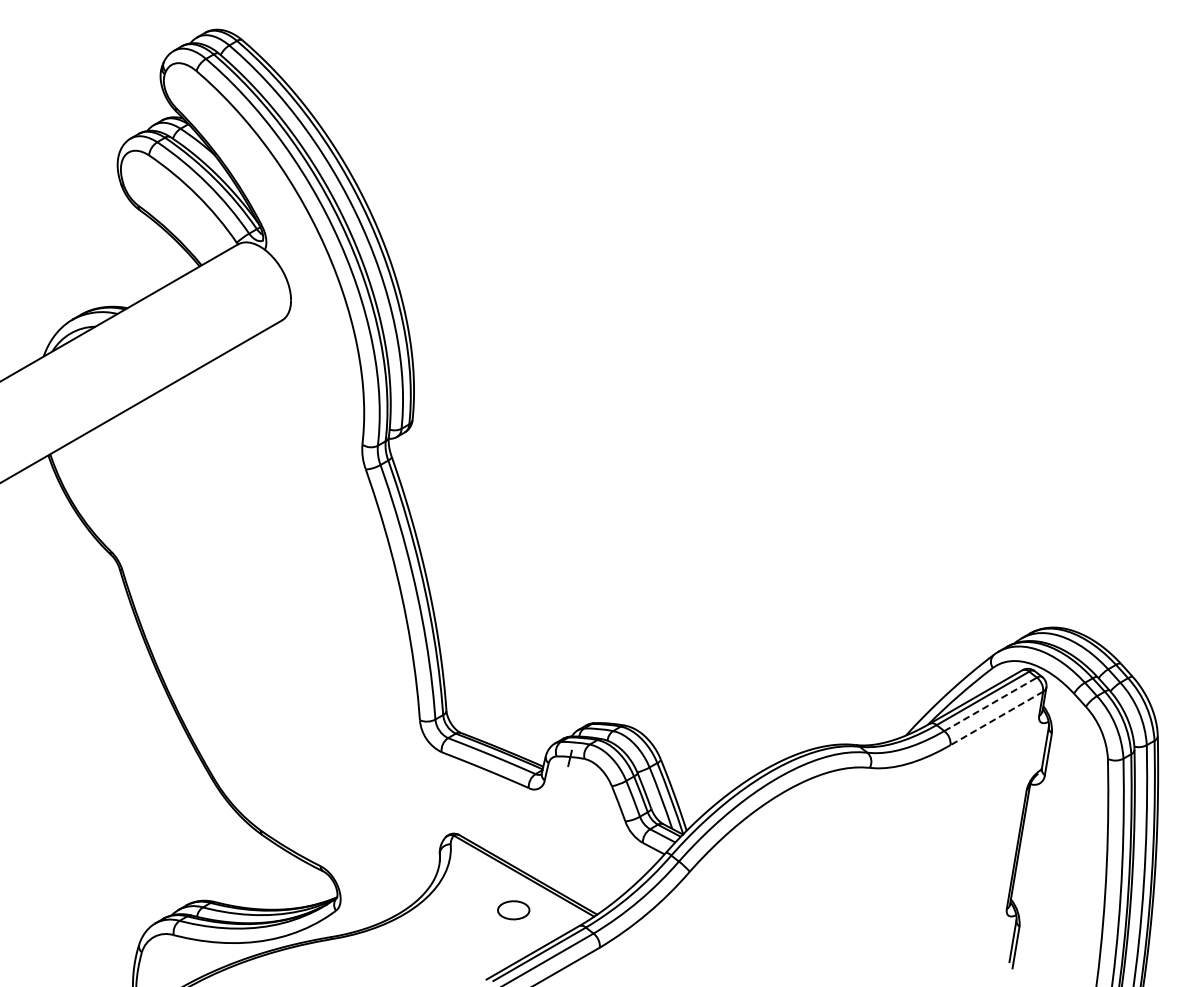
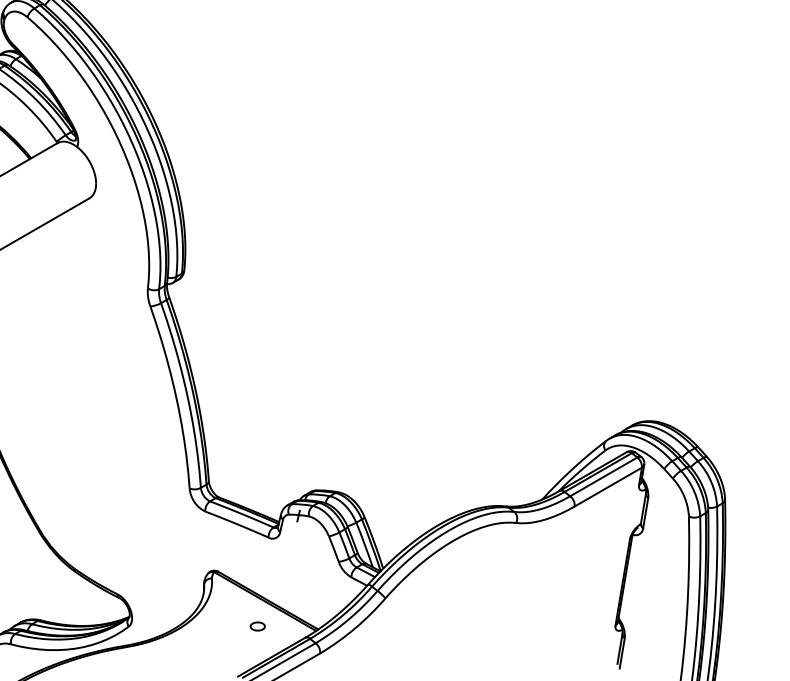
line: (991, 704) -> (604, 476), dashed -> solid
line: (996, 718) -> (608, 487), dashed -> solid
part: (513, 910) -> (257, 626), size x0.62

